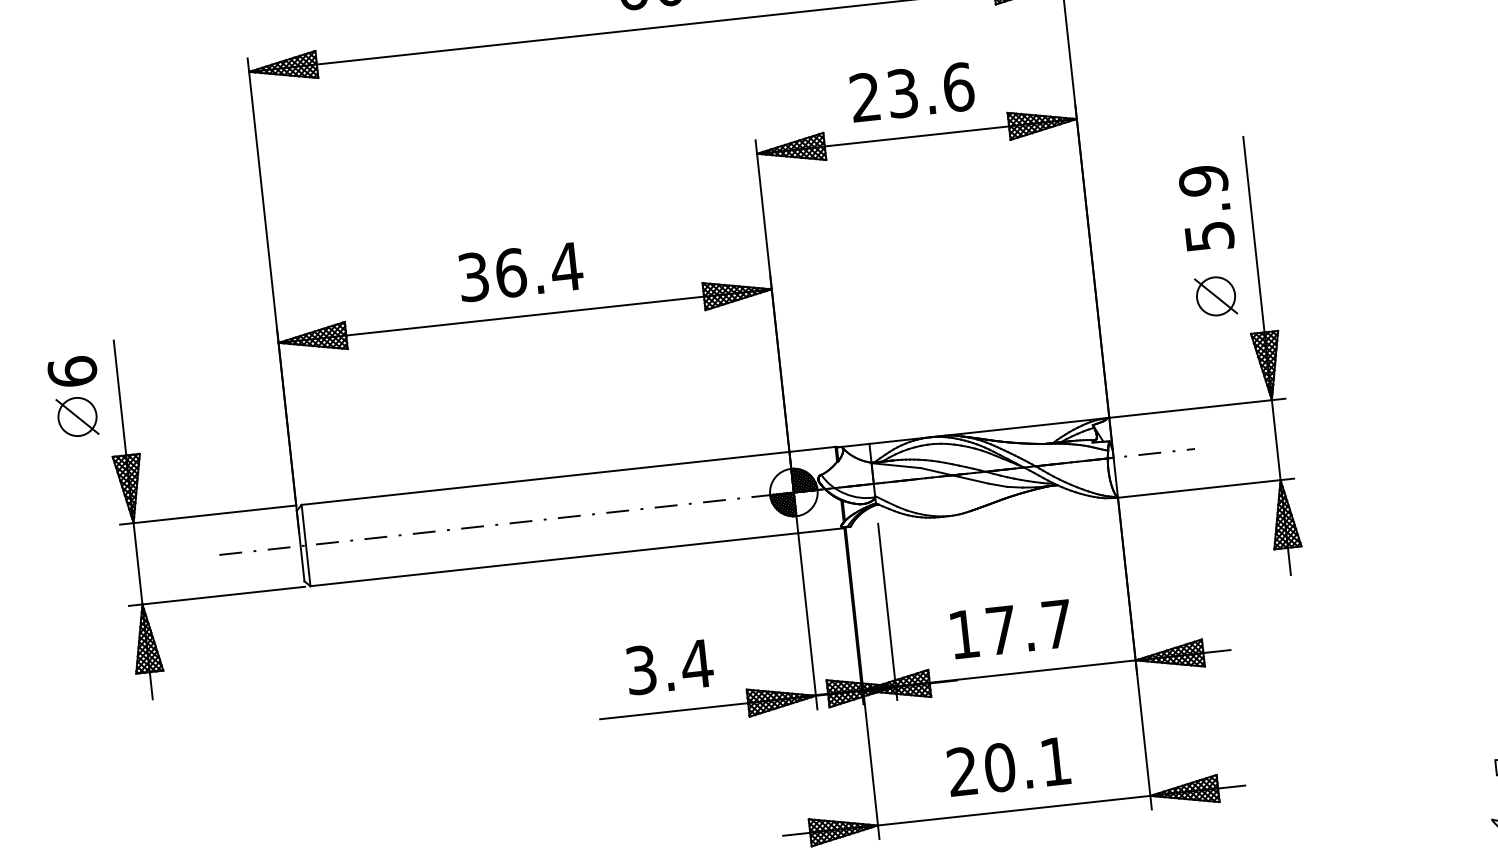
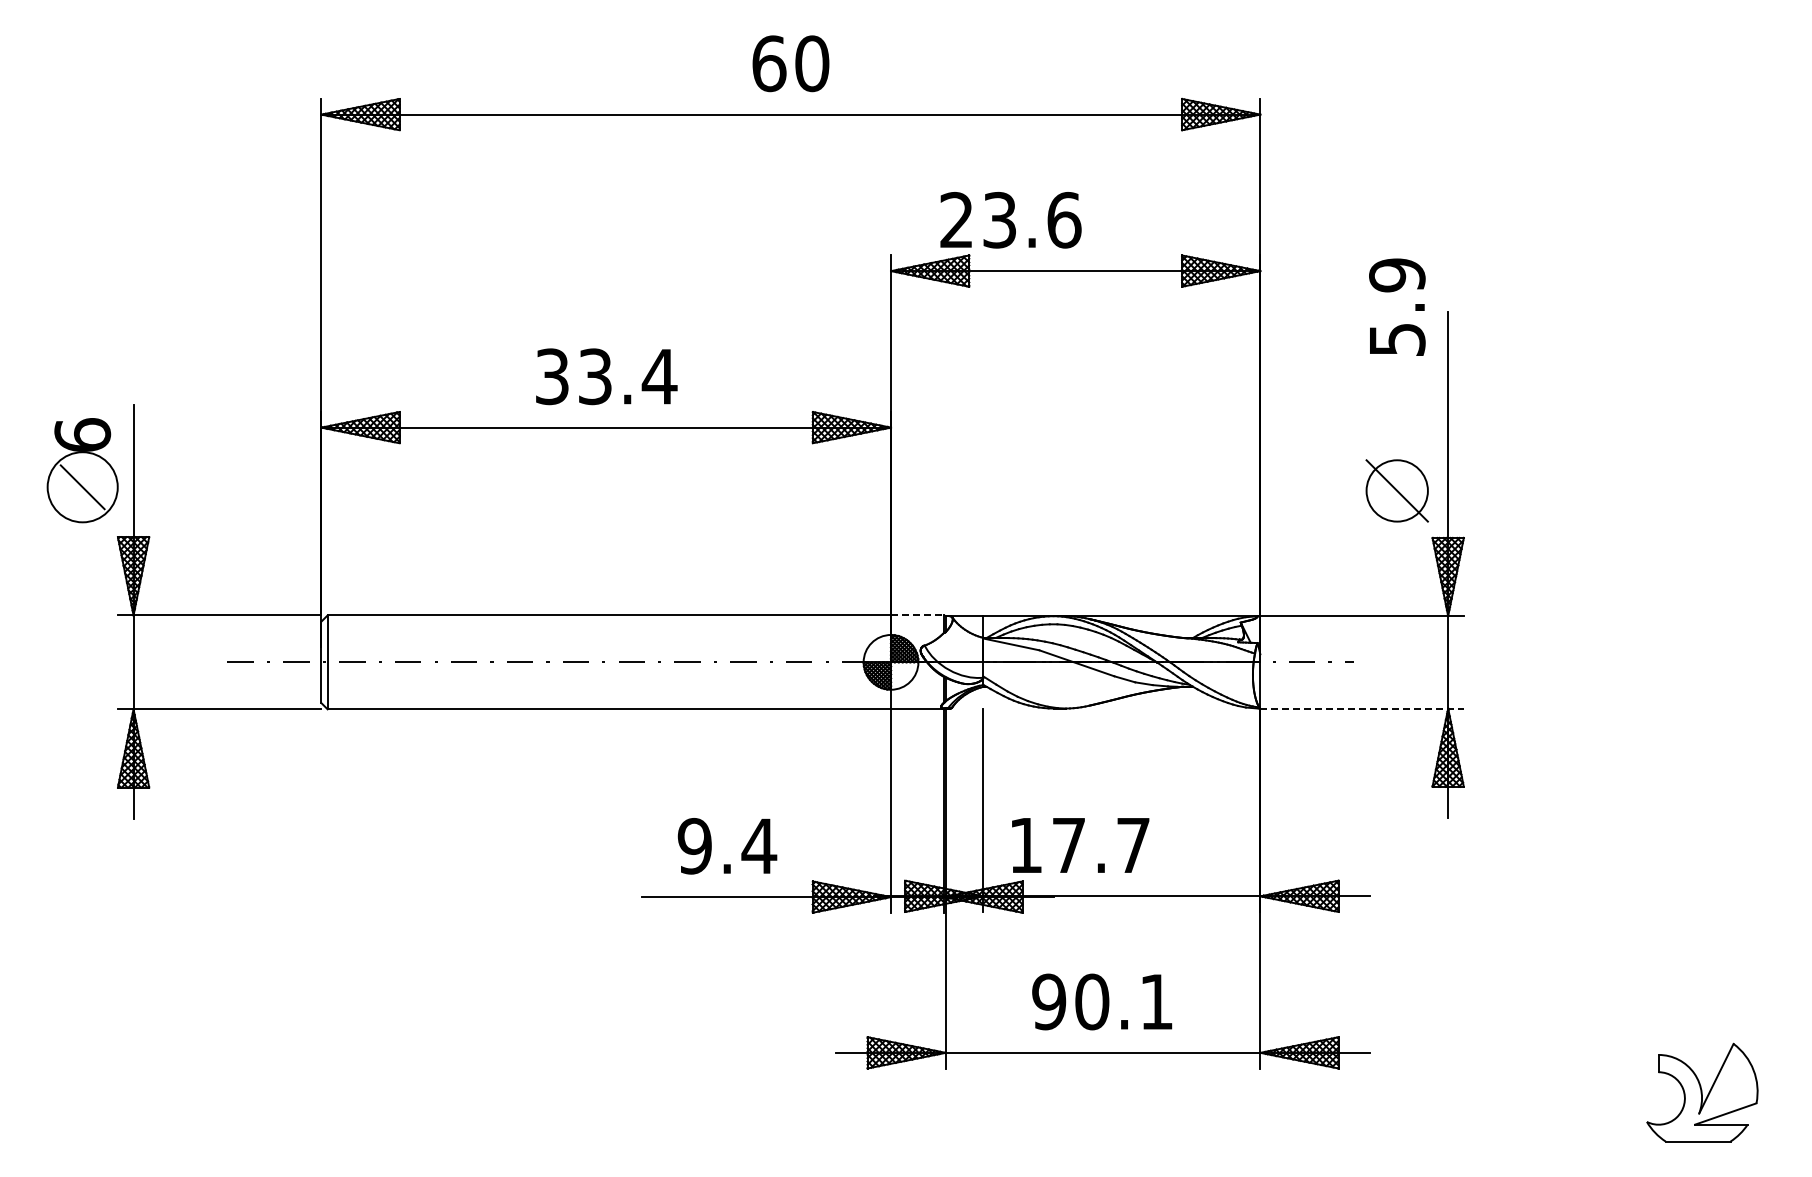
text: (912, 92) -> (1010, 220), moved
text: (1206, 207) -> (1397, 306), moved
text: (511, 272) -> (595, 376), 36.4 -> 33.4
part: (1216, 296) -> (1397, 490), size x1.4
circle: (77, 417) -> (82, 487), size x1.6
line: (812, 449) -> (917, 615), solid -> dashed
line: (1206, 488) -> (1362, 708), solid -> dashed
text: (1011, 629) -> (1080, 845), moved
text: (641, 670) -> (694, 846), 3.4 -> 9.4
text: (962, 771) -> (1049, 1001), 20.1 -> 90.1

